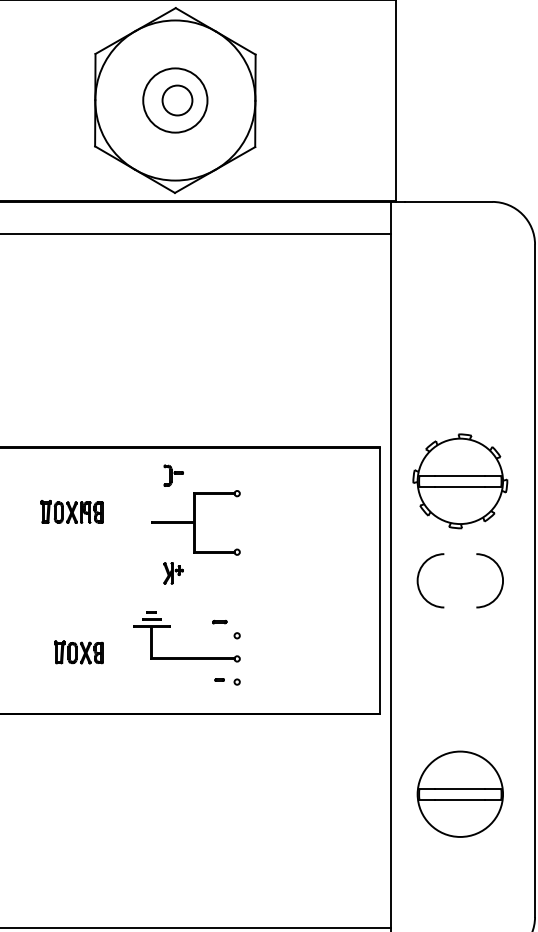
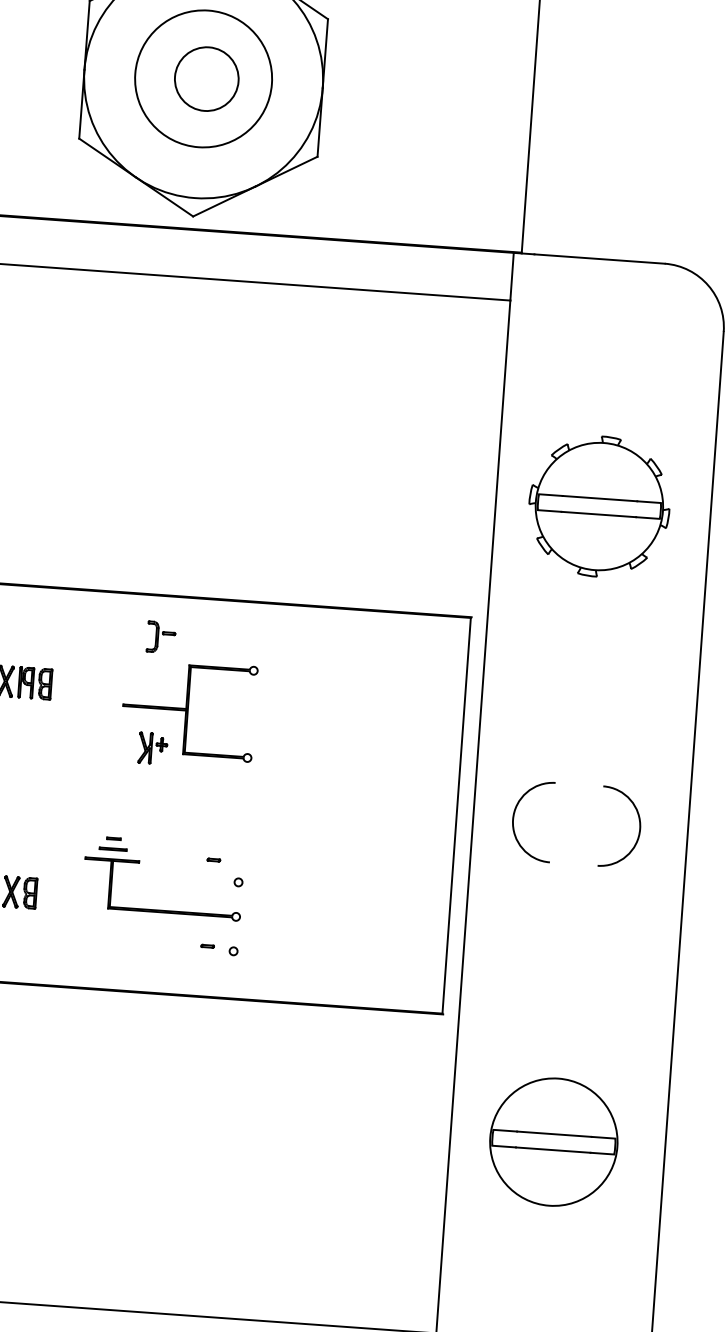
circle: (175, 100) -> (203, 78), size x1.43
circle: (177, 100) -> (206, 79), size x1.43
part: (460, 481) -> (599, 506), moved
part: (173, 573) -> (152, 748), moved
part: (219, 621) -> (213, 859), size x0.62

